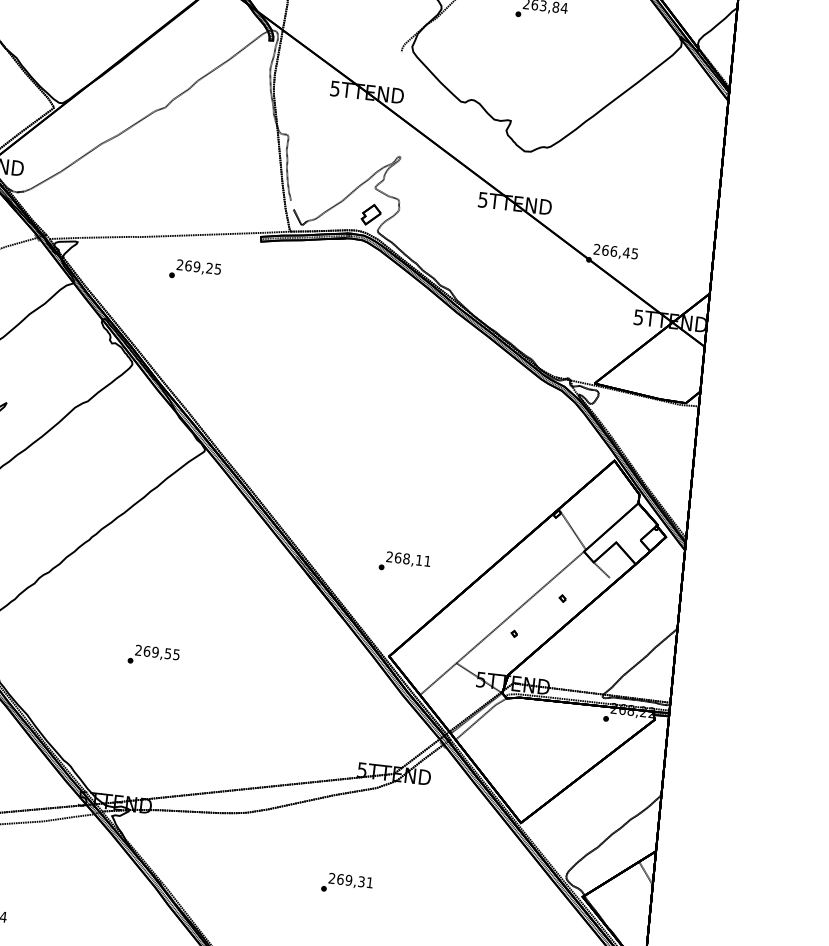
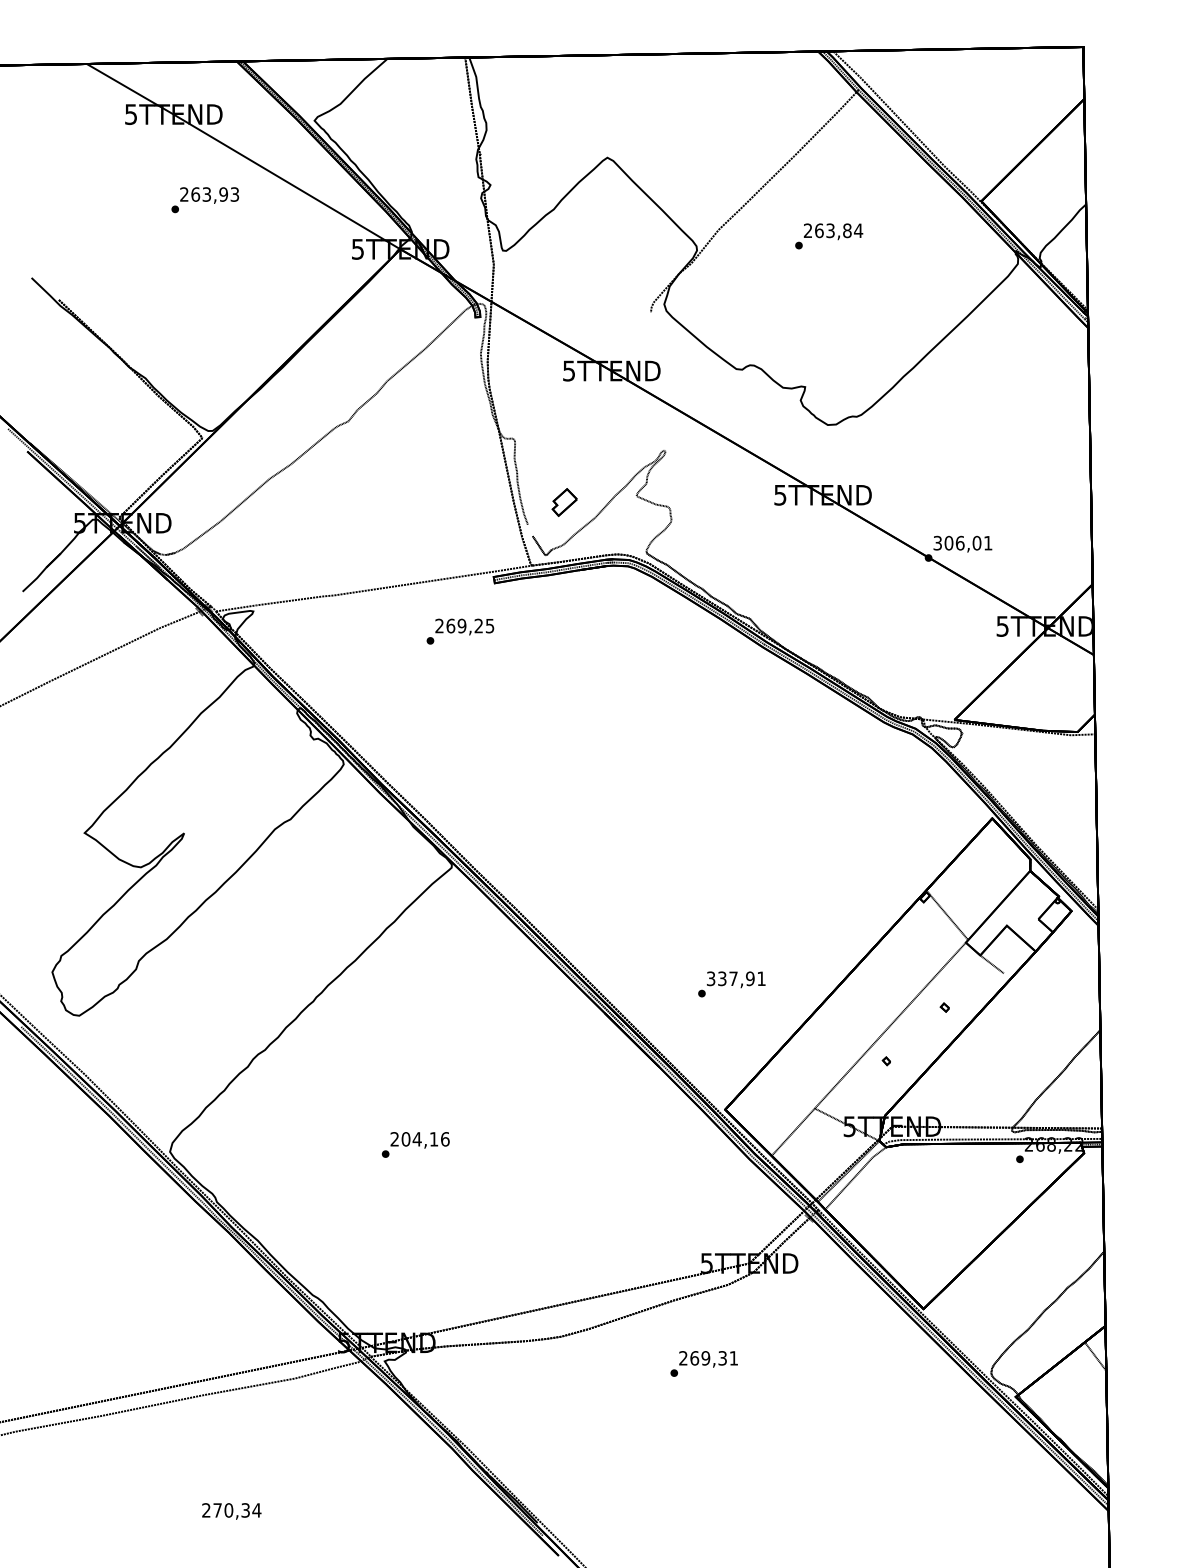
part: (371, 214) -> (564, 502), moved
text: (615, 251) -> (962, 542), 266,45 -> 306,01
text: (195, 270) -> (460, 631), moved
text: (404, 558) -> (730, 978), 268,11 -> 337,91
text: (161, 653) -> (425, 1139), 269,55 -> 204,16
text: (346, 884) -> (703, 1363), moved

